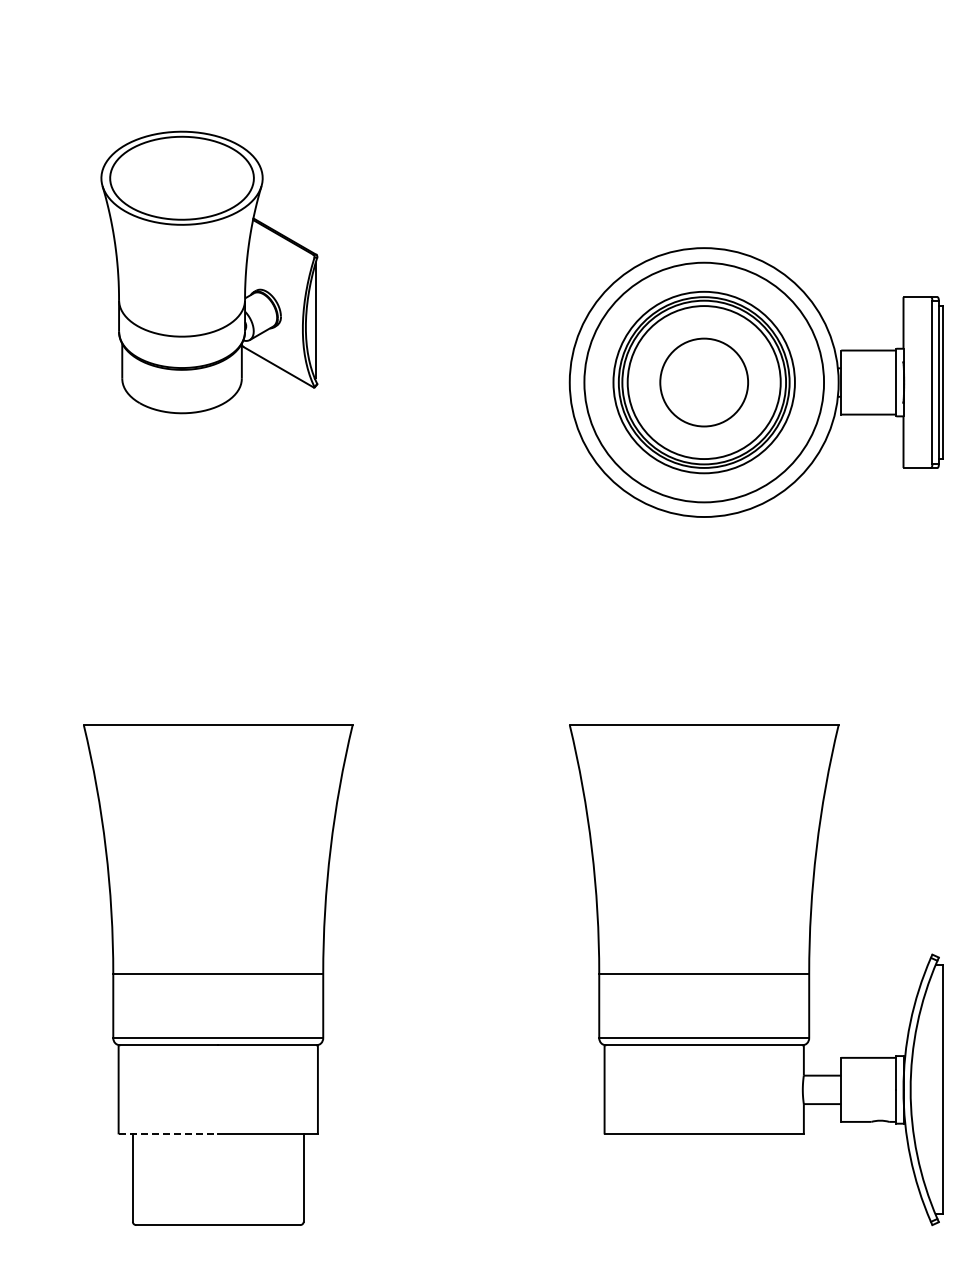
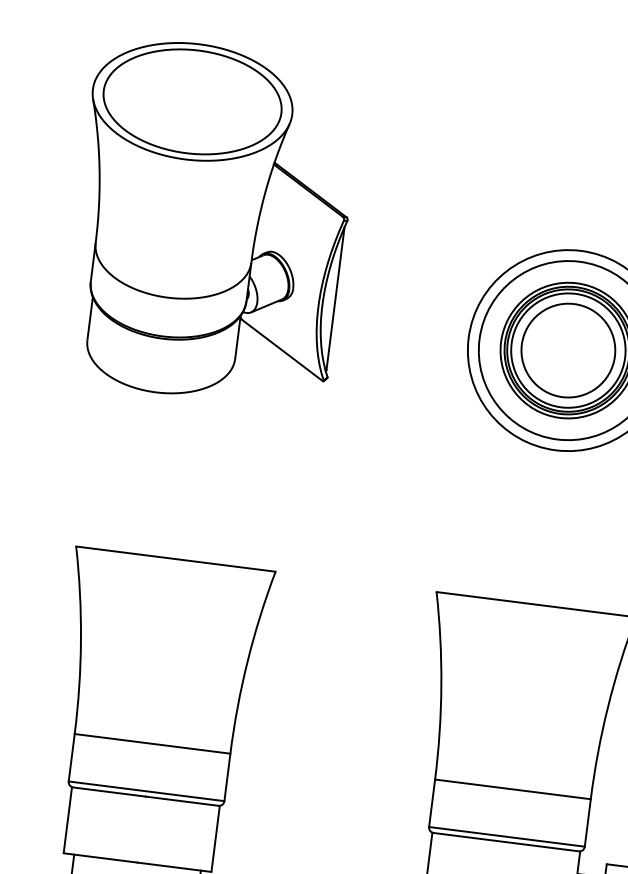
part: (209, 272) -> (211, 222), size x1.67
circle: (703, 382) -> (567, 350), size x1.43
line: (168, 1134) -> (100, 858), dashed -> solid

